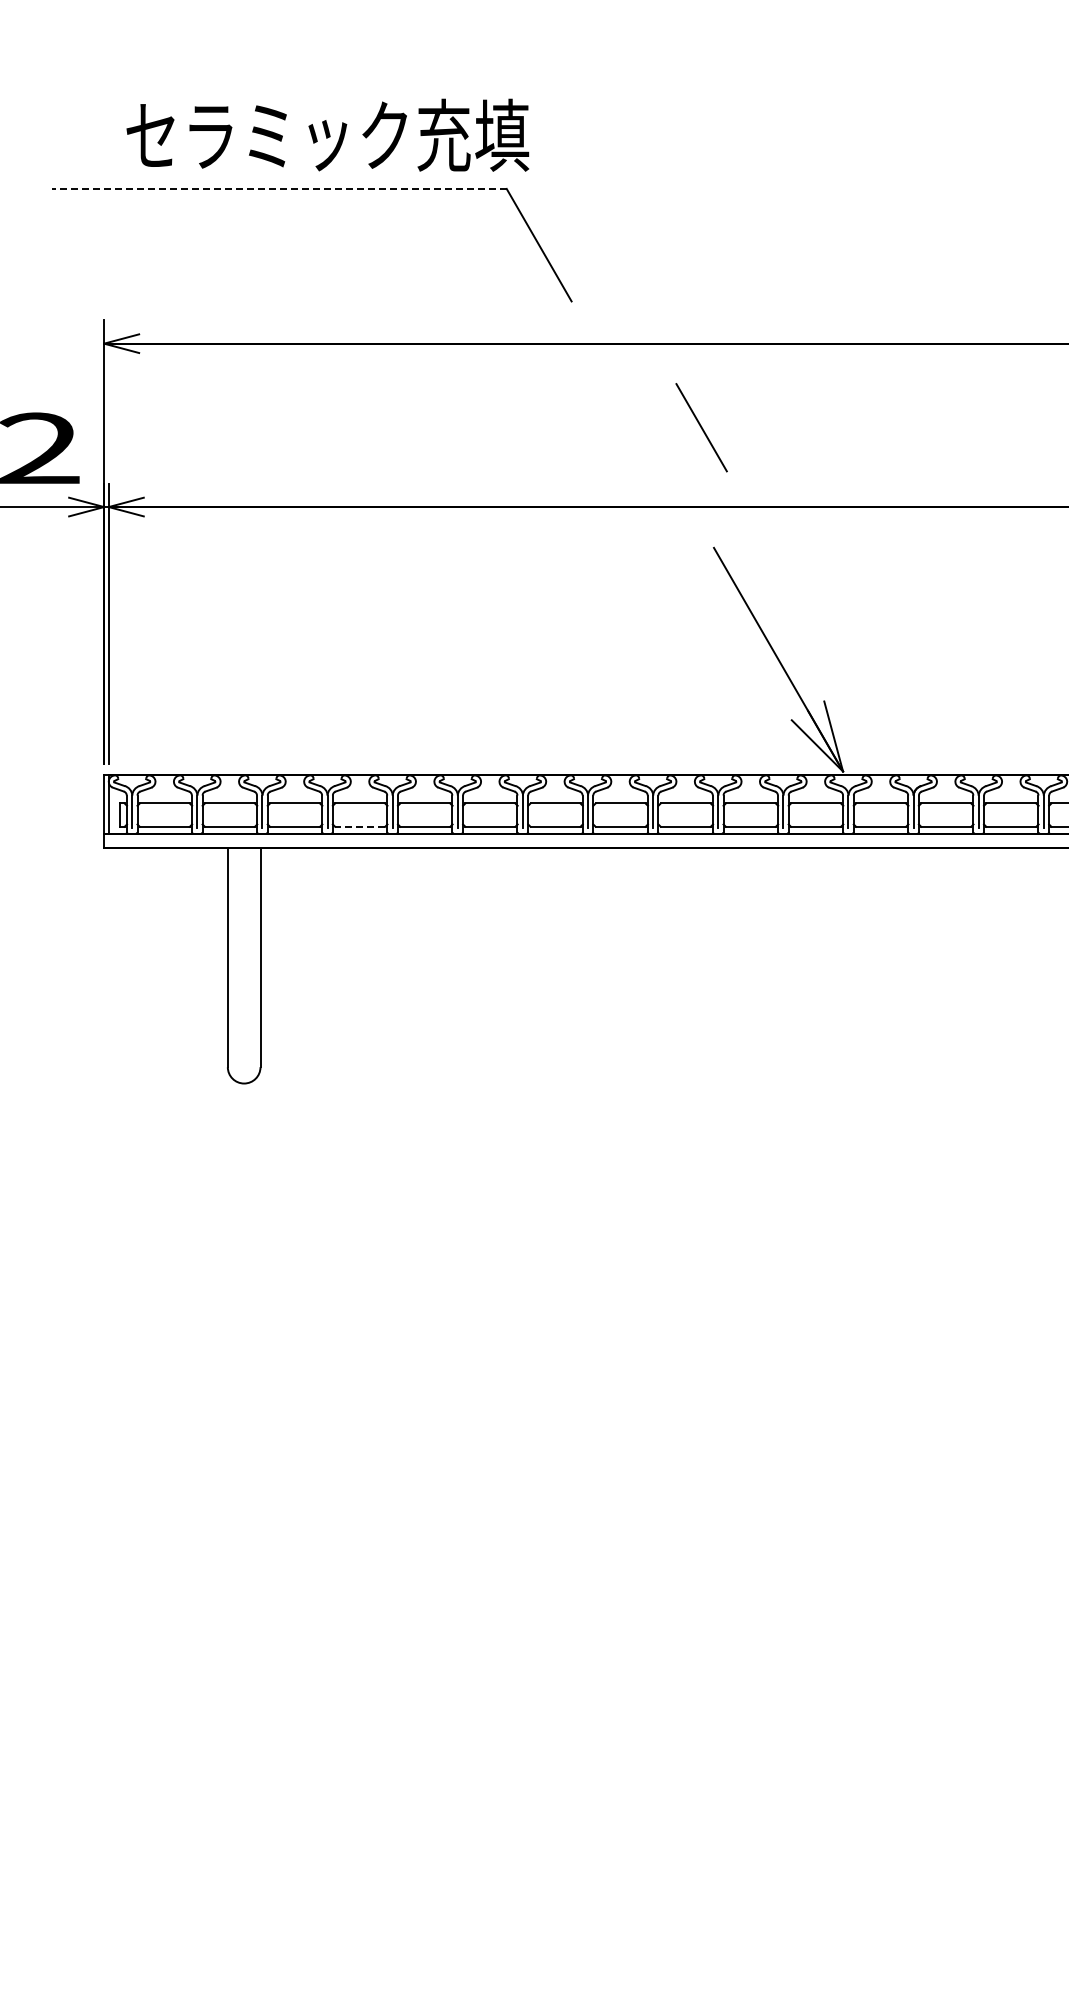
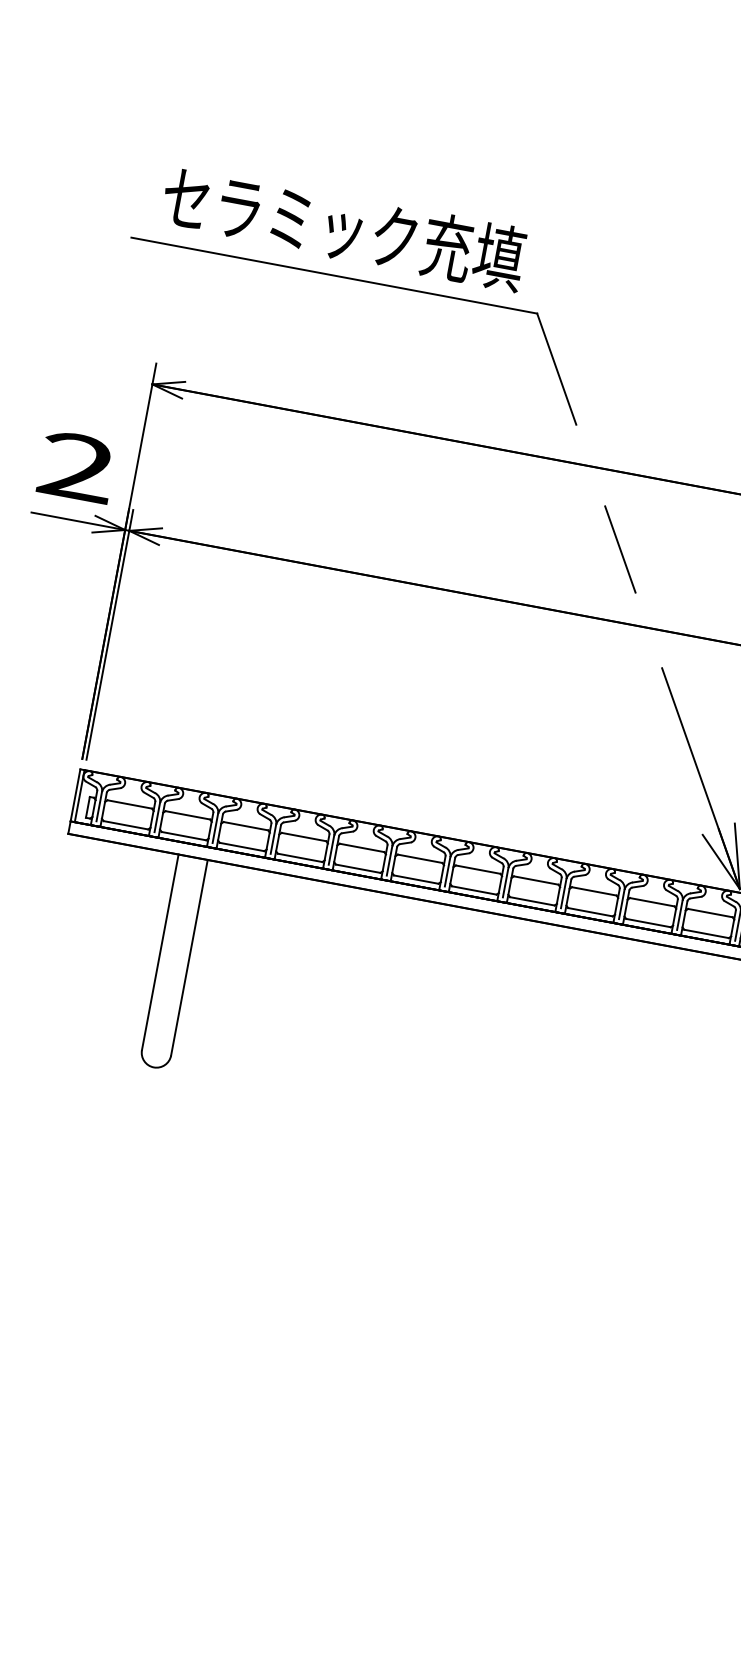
text: (327, 134) -> (343, 227), moved
line: (279, 188) -> (334, 275), dashed -> solid
line: (701, 427) -> (620, 549), moved
line: (360, 826) -> (300, 857), dashed -> solid

